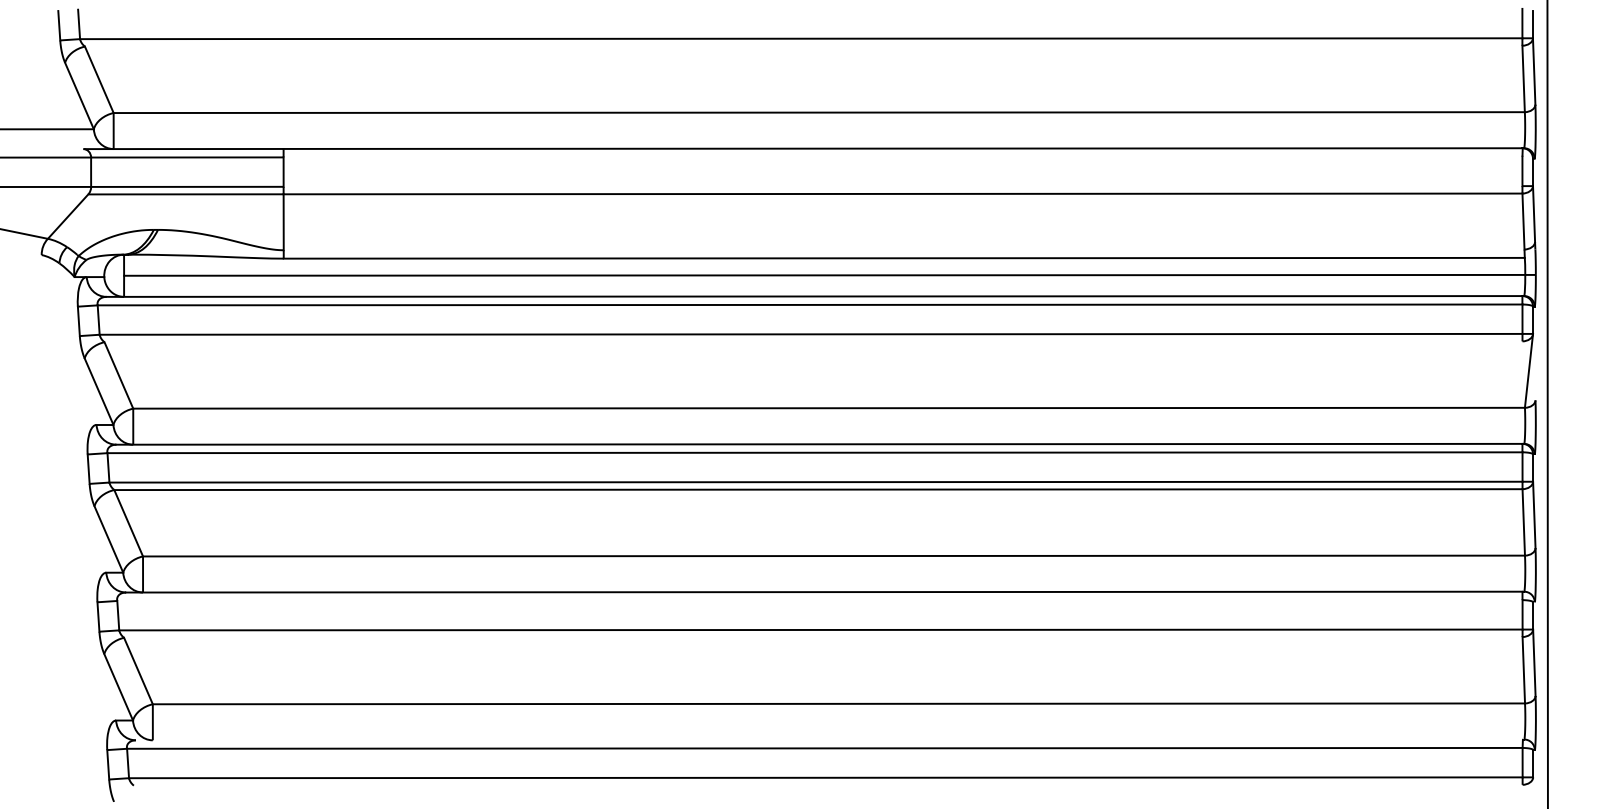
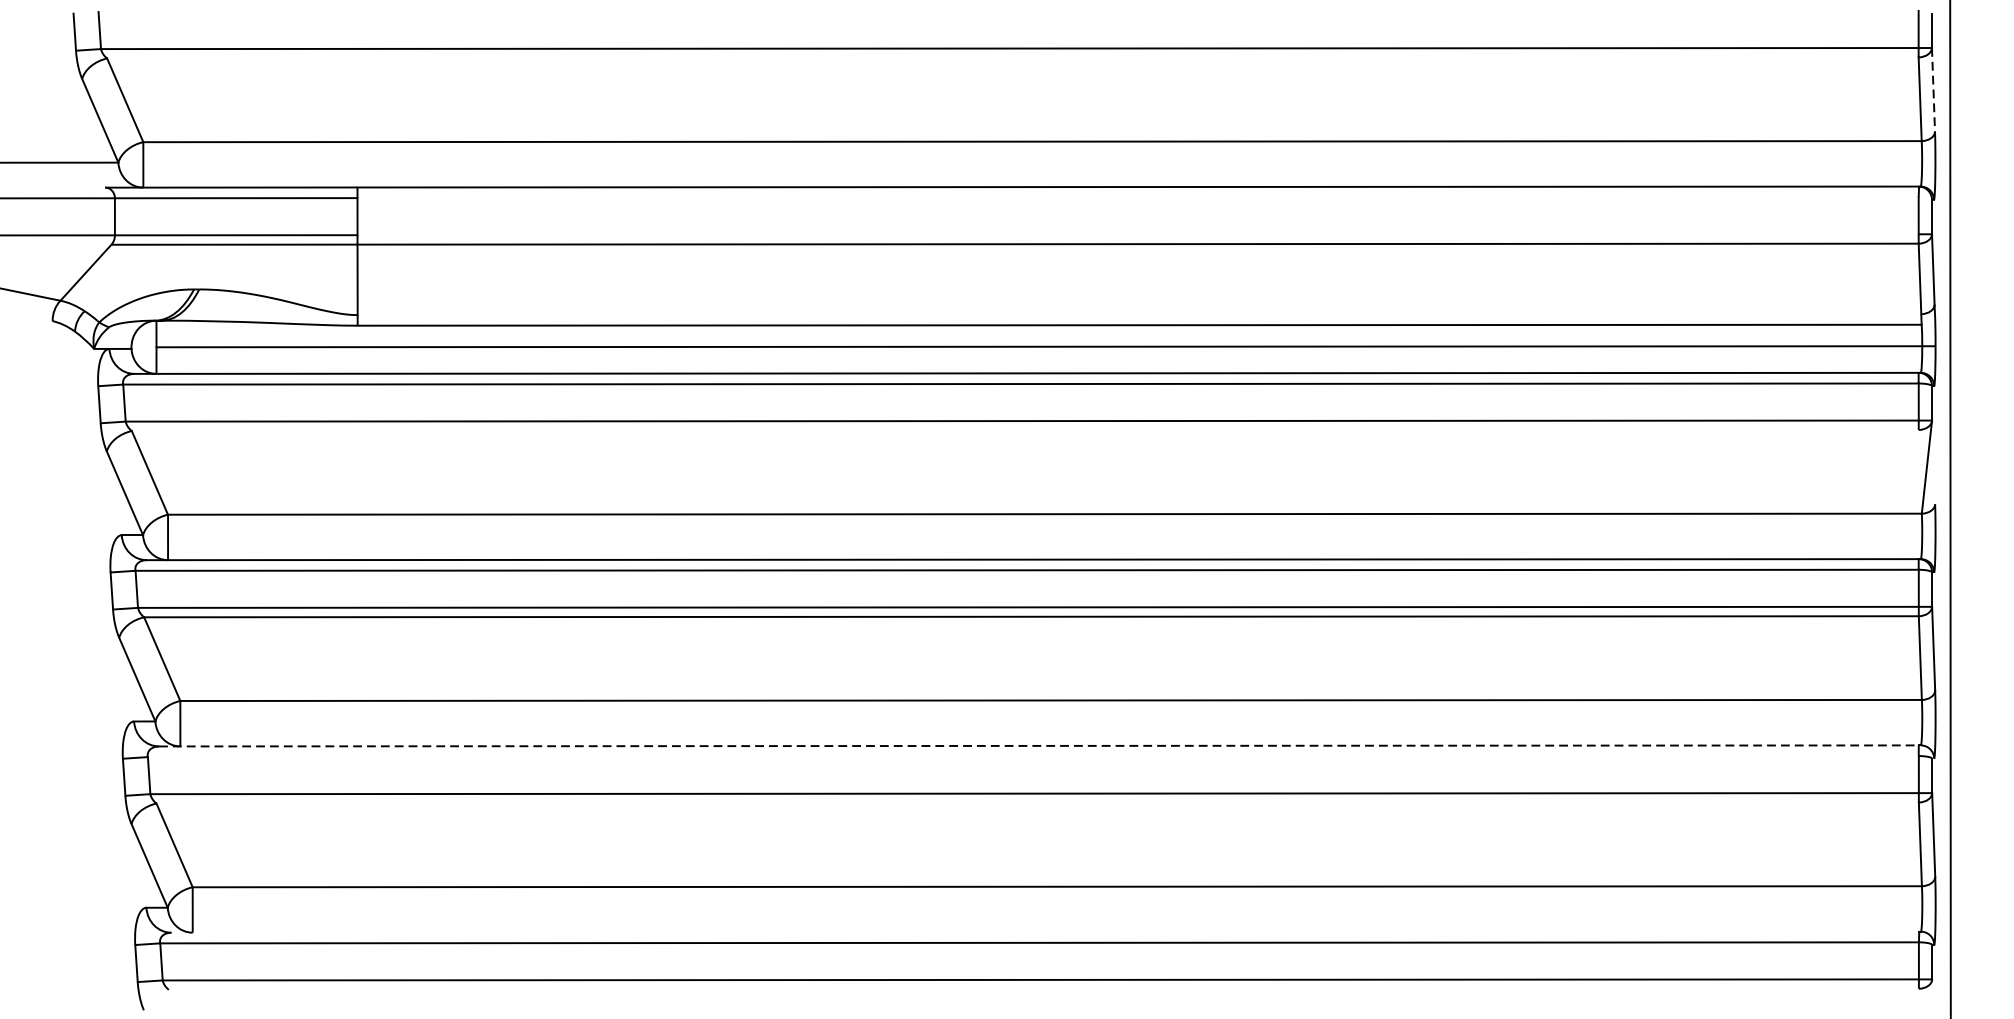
line: (1534, 72) -> (1933, 91), solid -> dashed
line: (824, 592) -> (1039, 746), solid -> dashed

